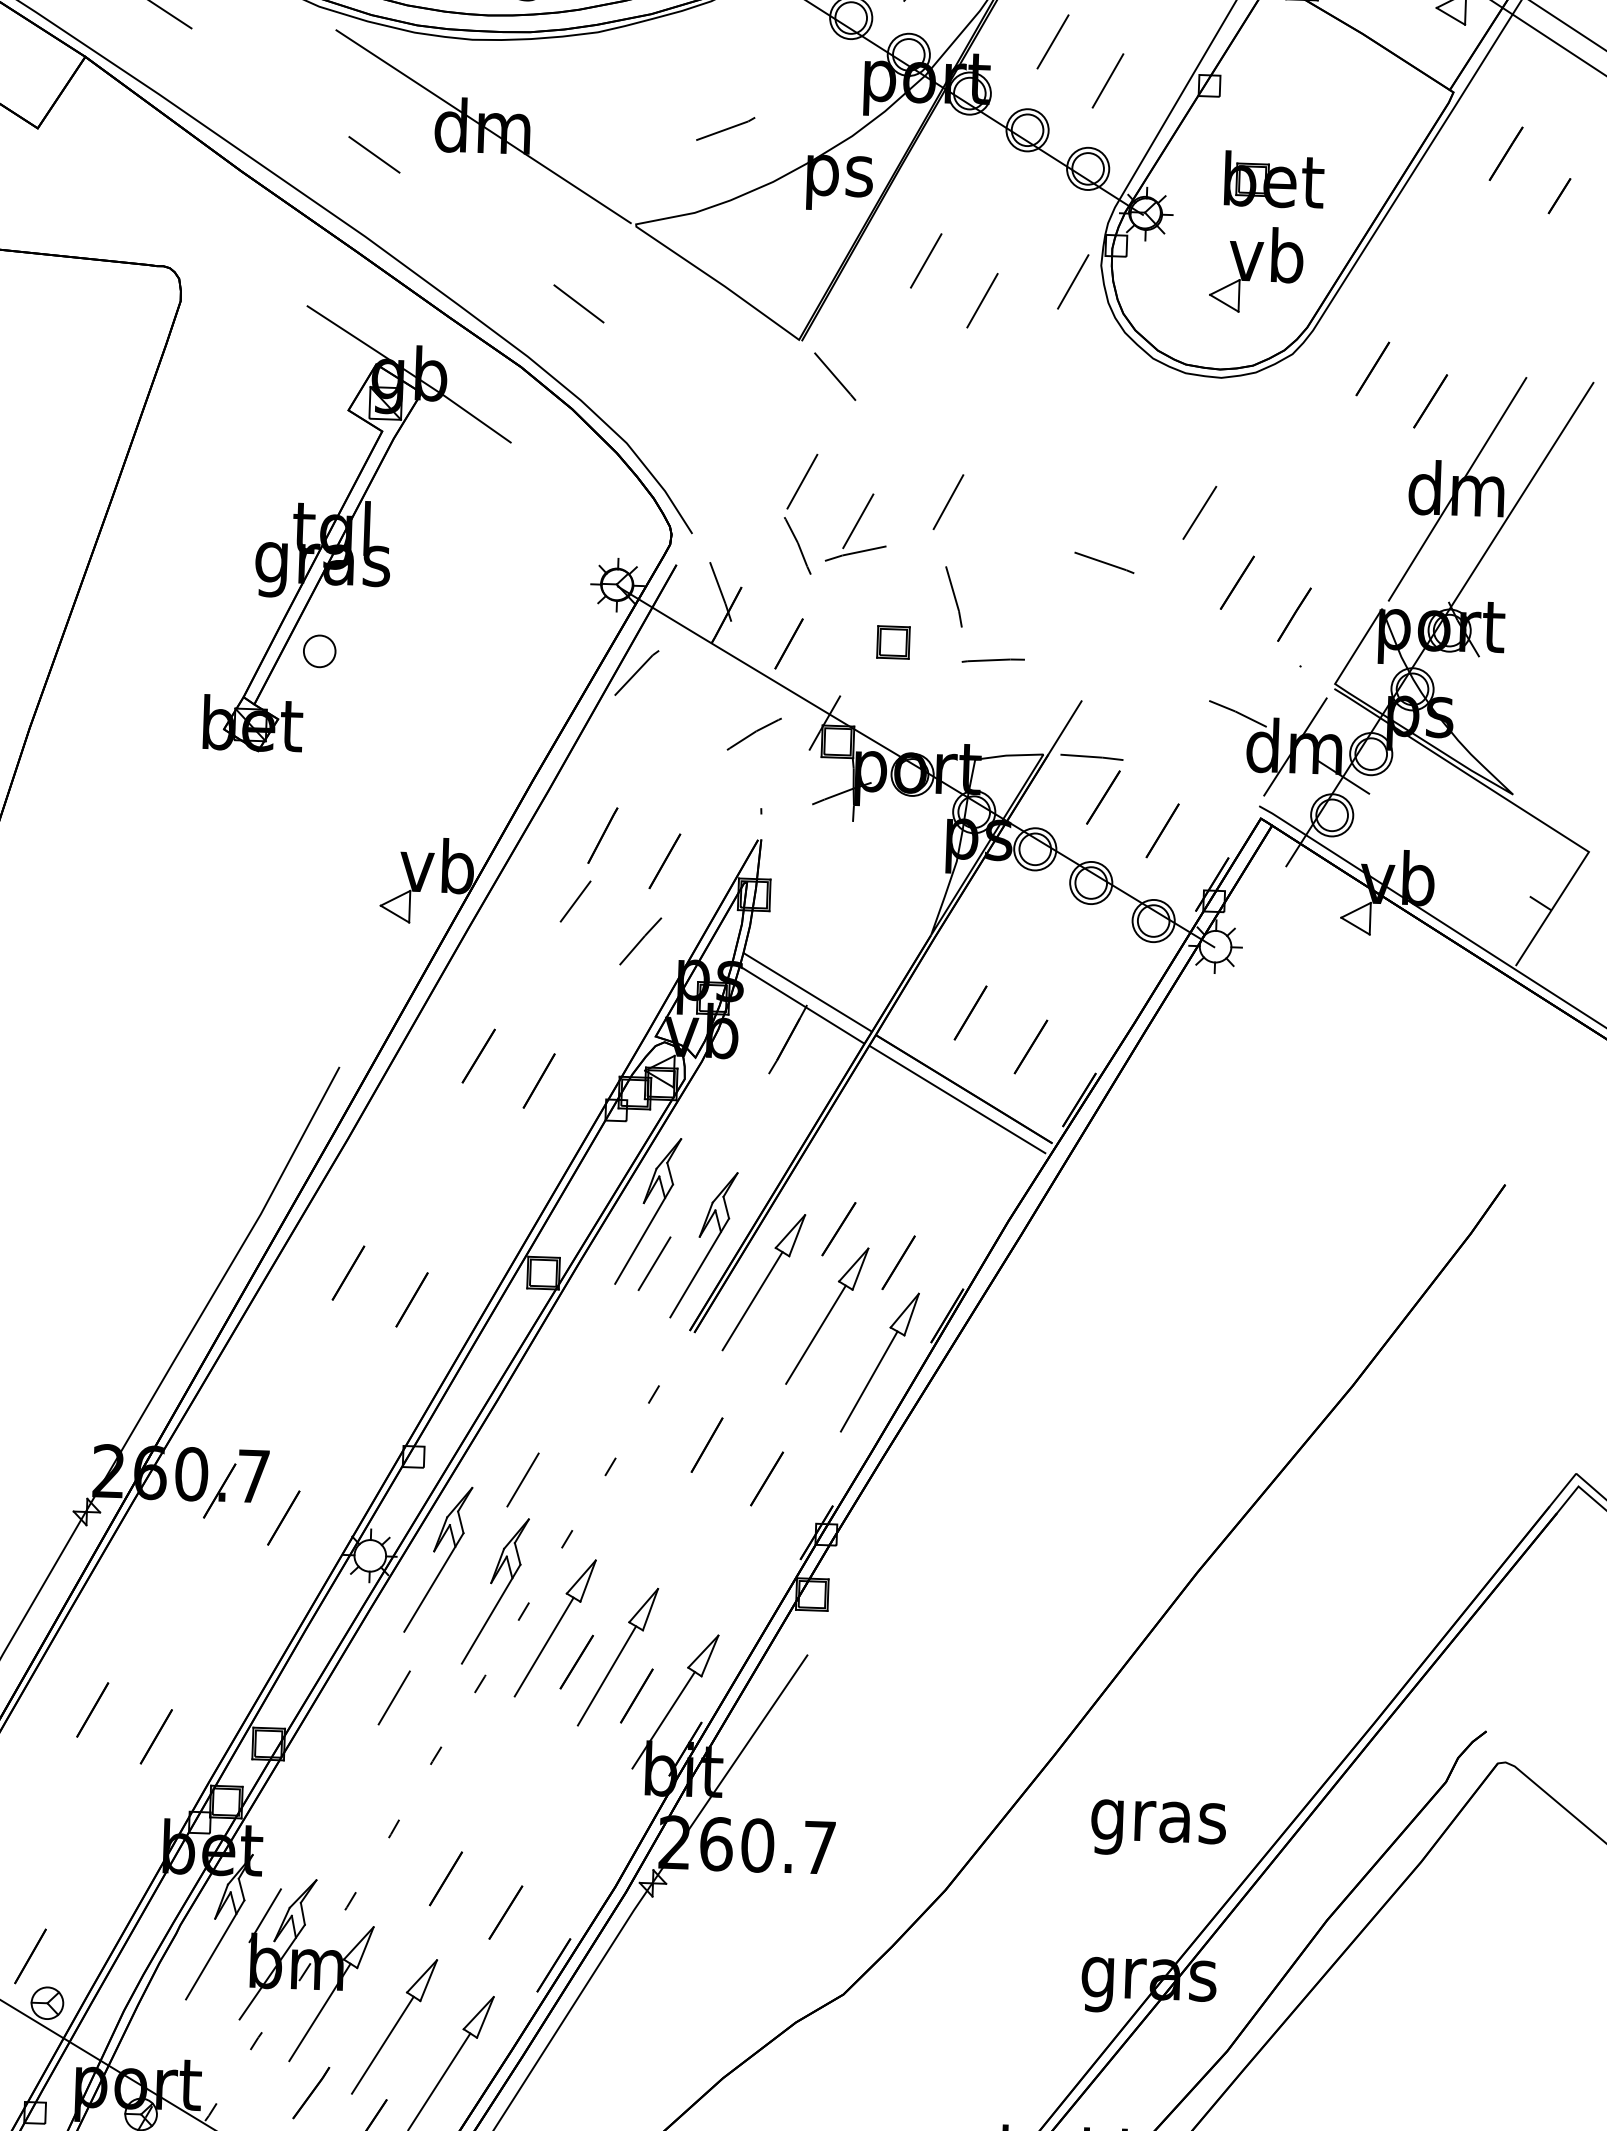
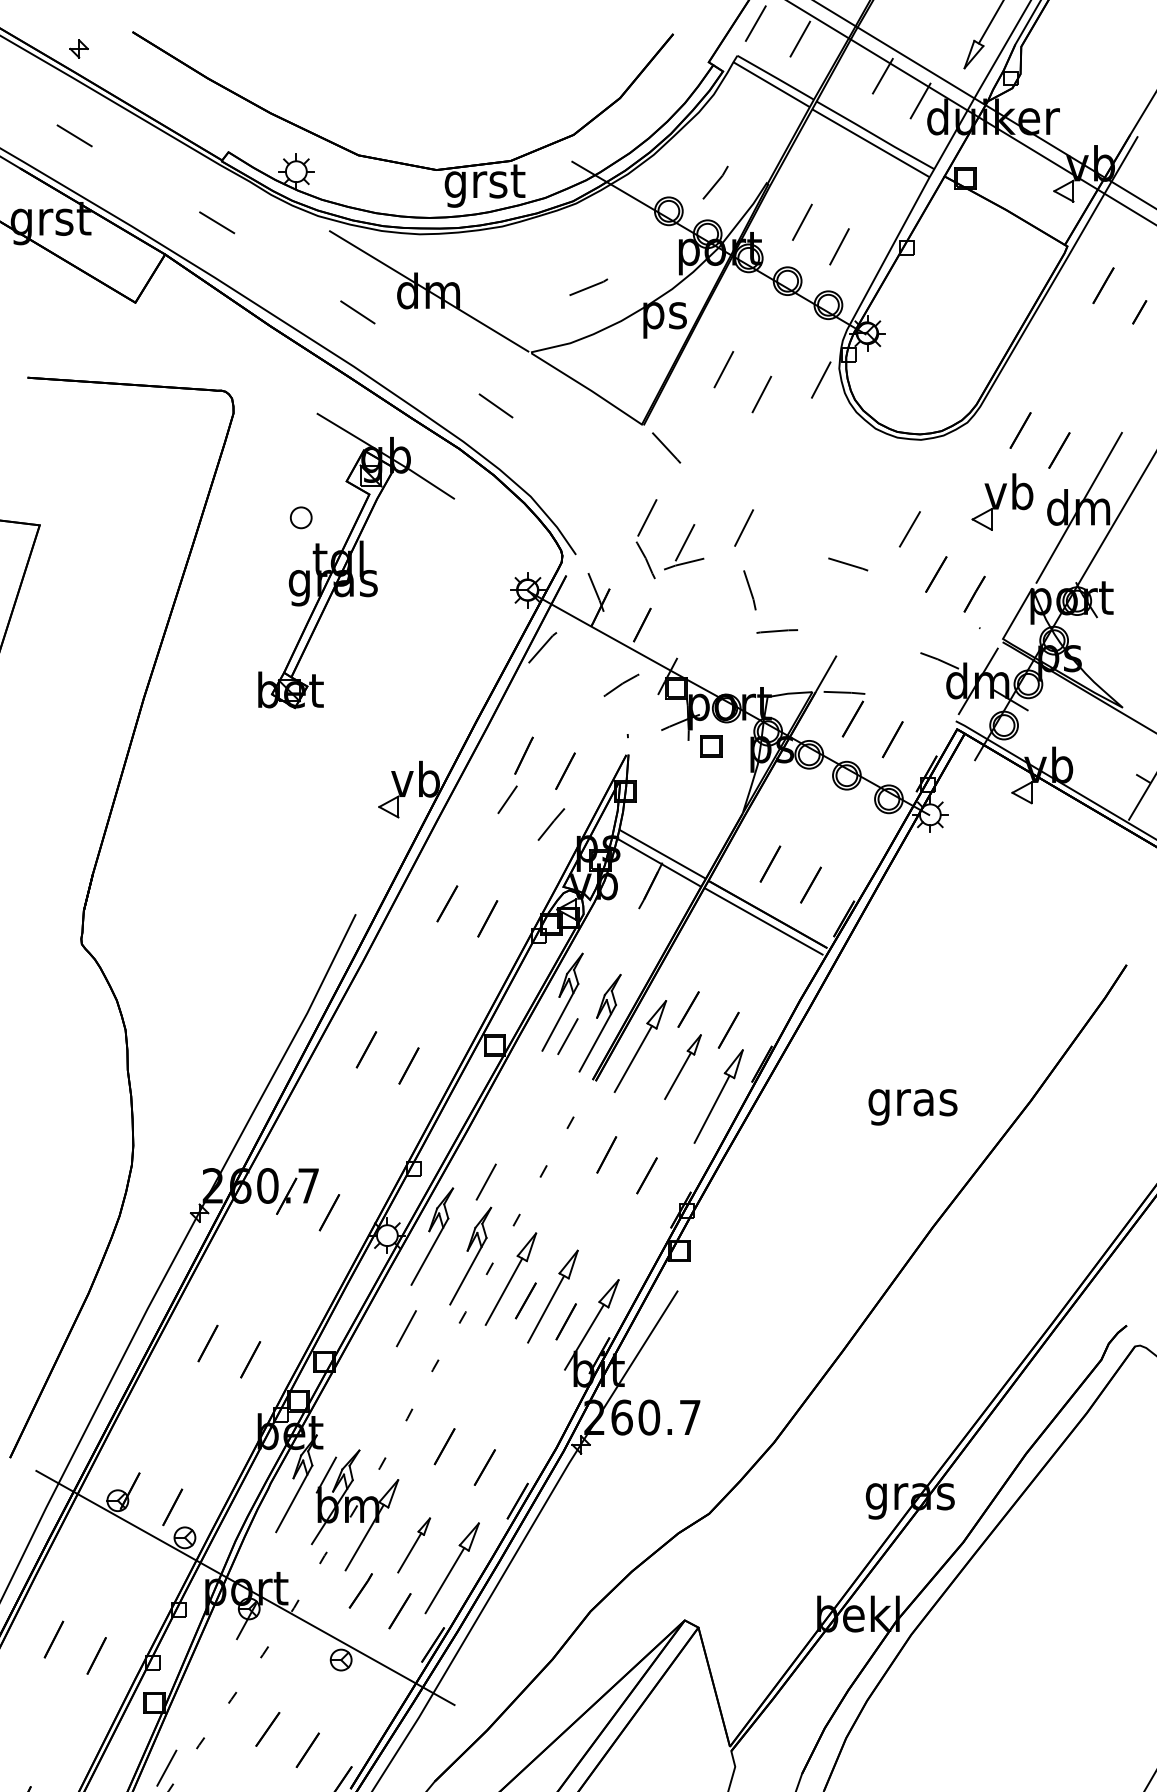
part: (1274, 178) -> (951, 307), removed
part: (1256, 269) -> (1002, 501), moved
part: (894, 642) -> (711, 746), moved
part: (318, 650) -> (300, 517), moved
part: (826, 1315) -> (682, 1066), size x0.7
text: (1157, 1829) -> (912, 1107), moved
part: (393, 2026) -> (413, 1545), size x0.6

